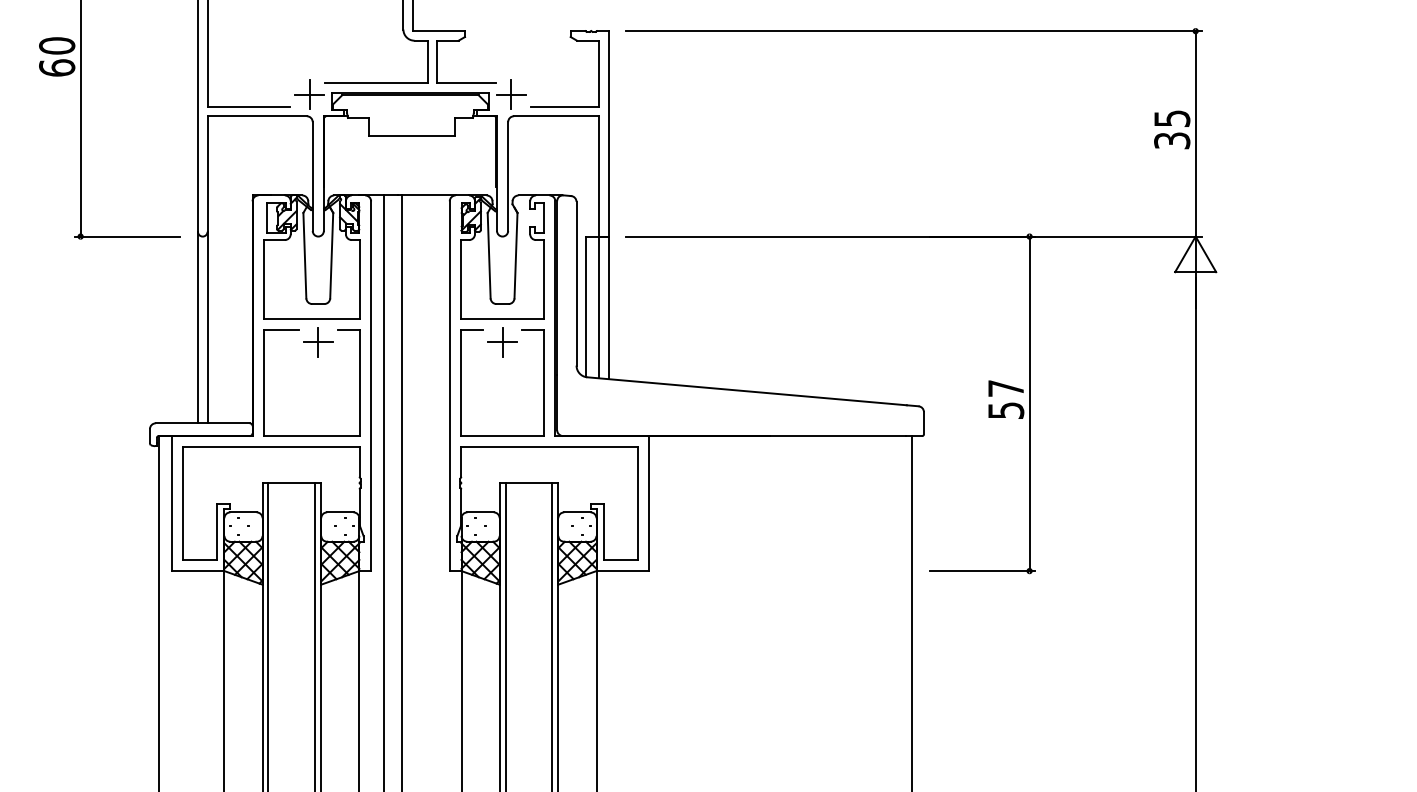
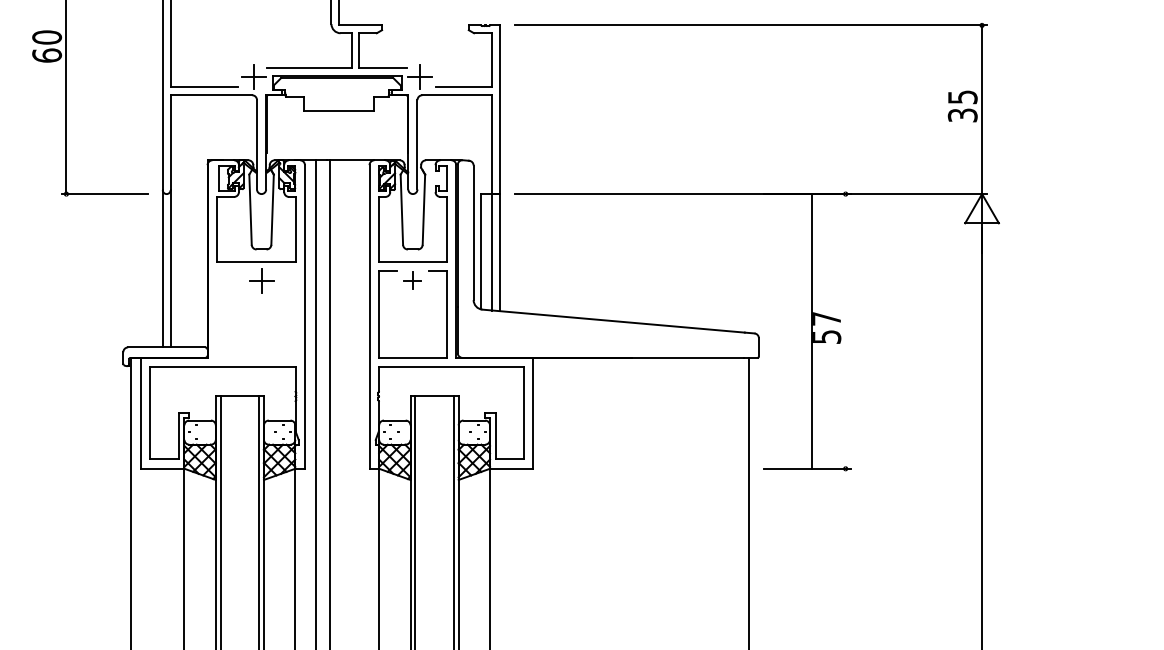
part: (502, 342) -> (412, 281), size x0.7
part: (264, 382) -> (217, 313), removed
line: (1029, 403) -> (811, 331), moved

